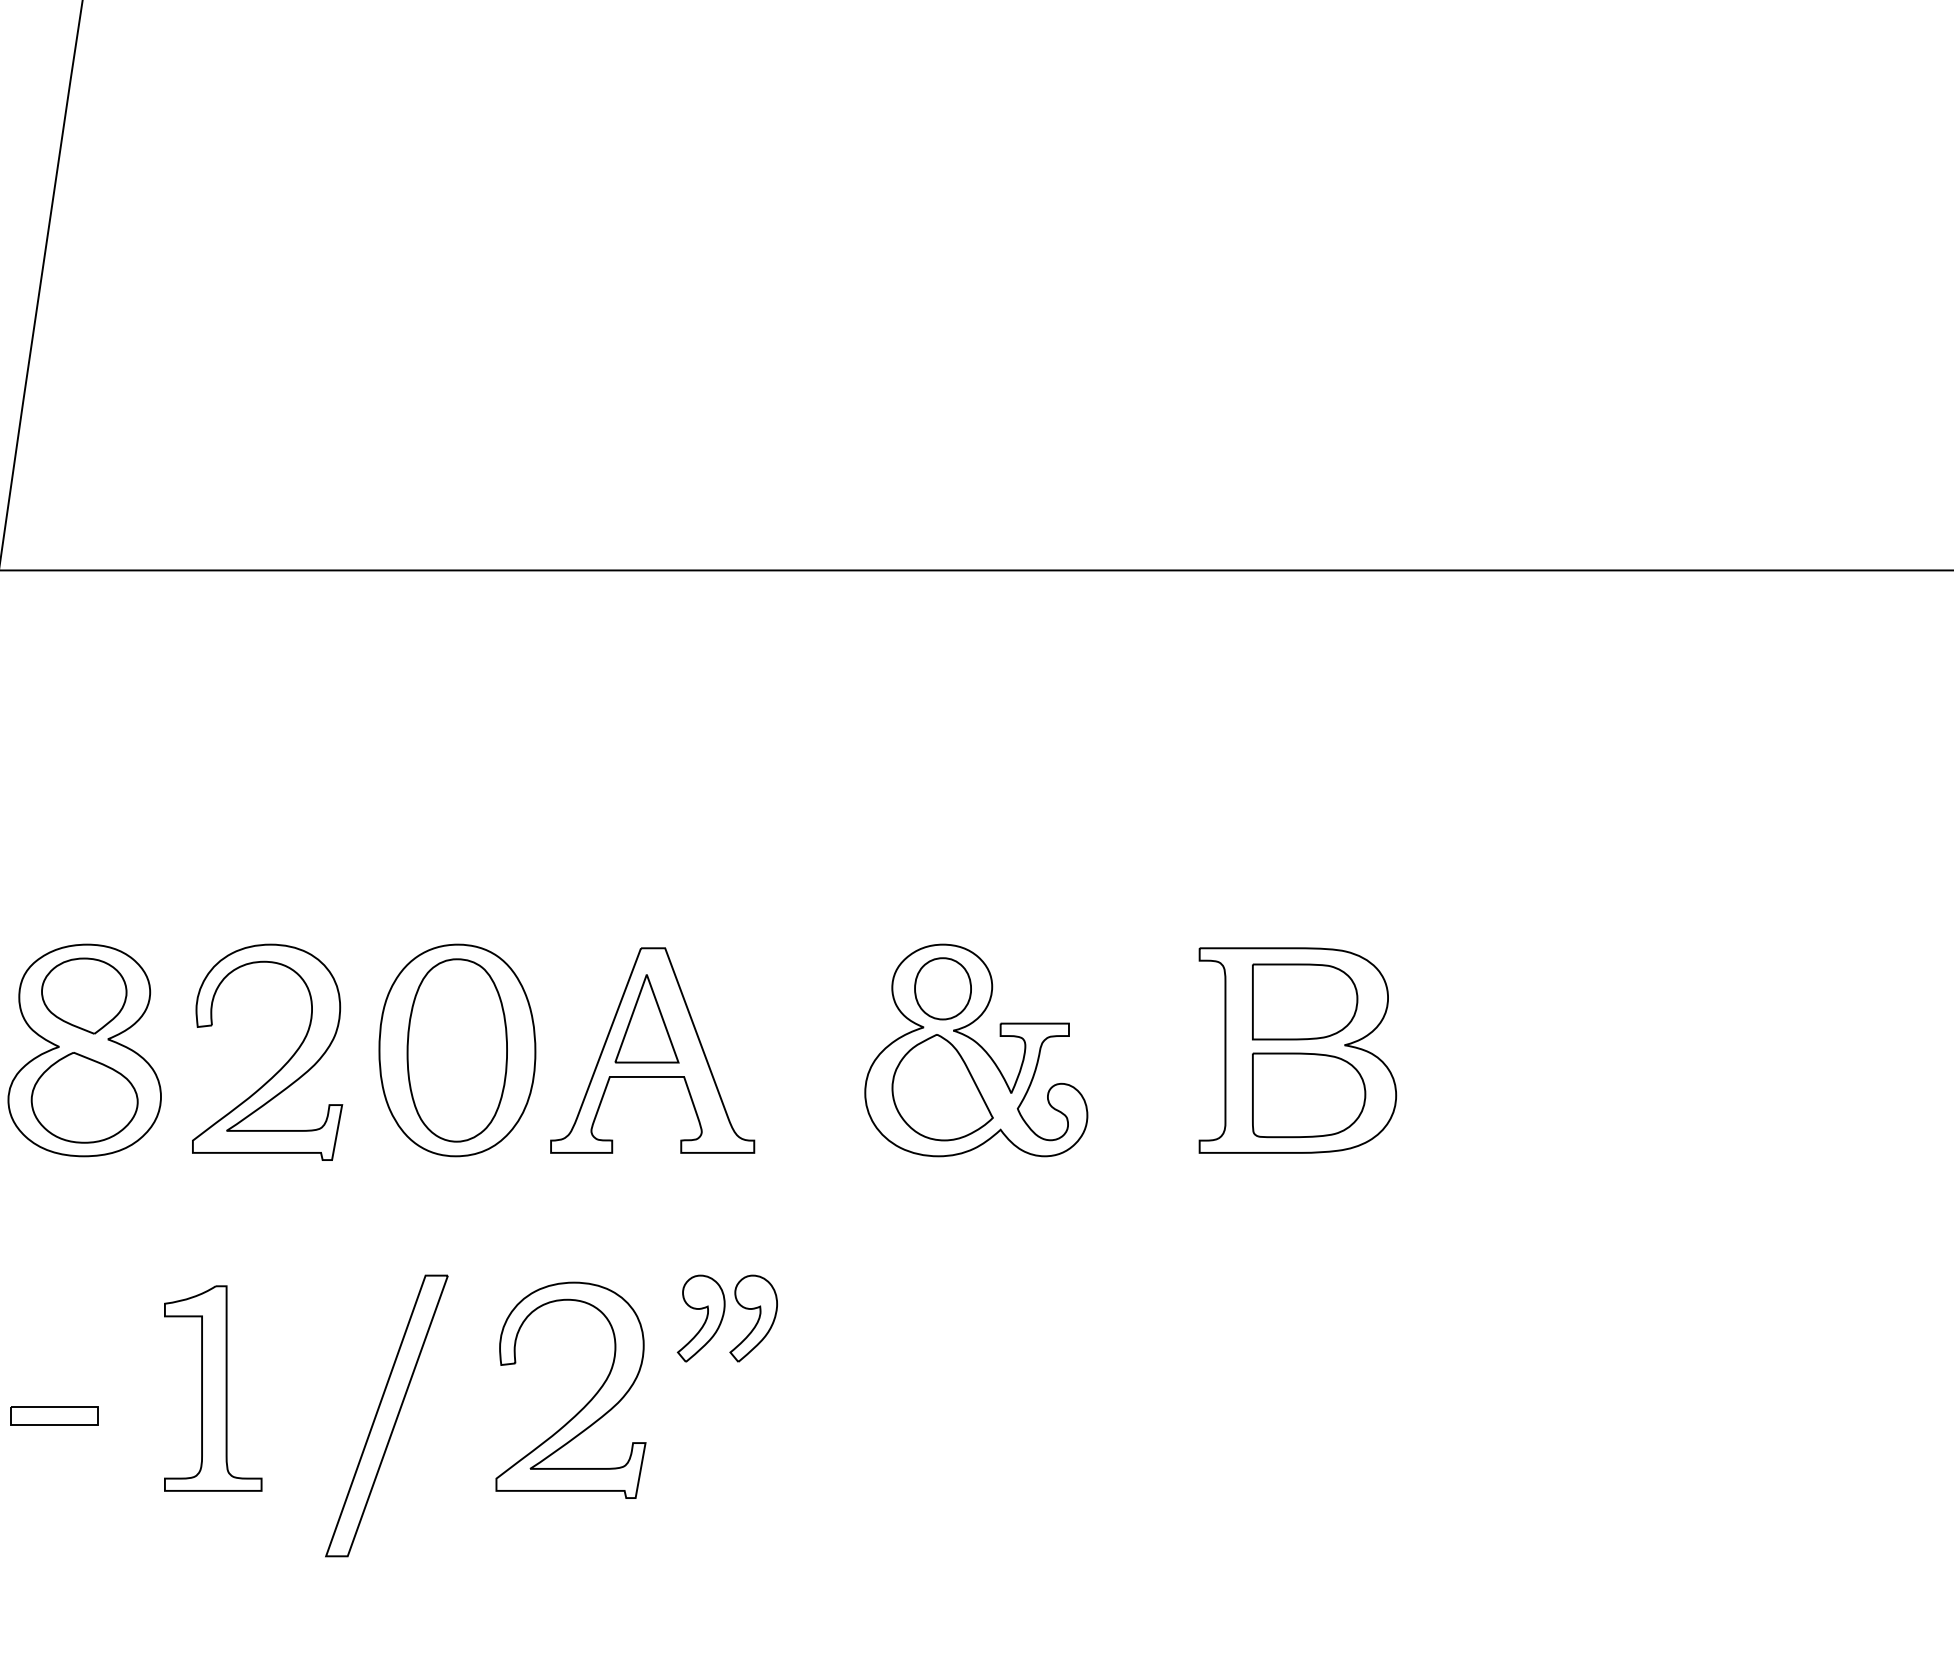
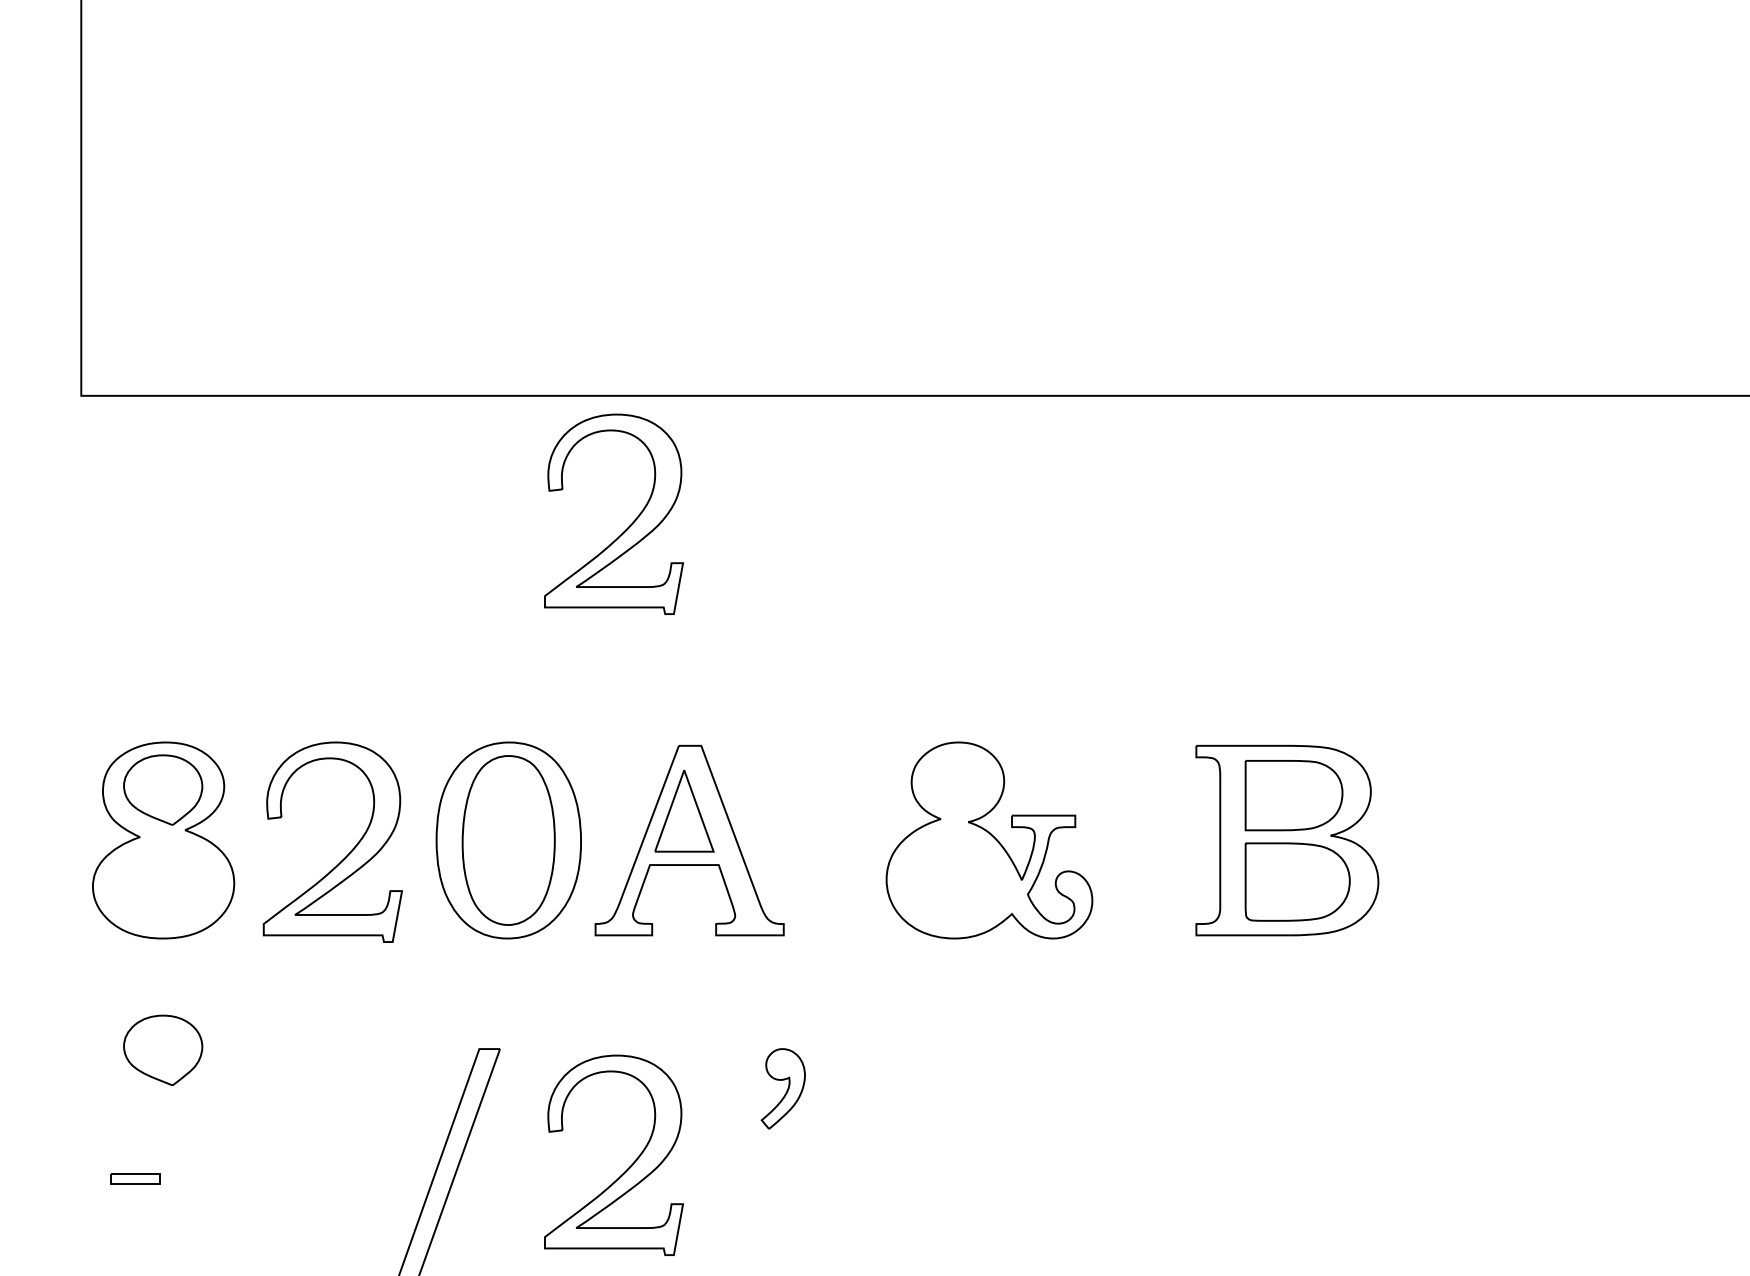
part: (585, 712) -> (627, 527), added
part: (942, 988) -> (958, 783), removed
part: (942, 1087) -> (958, 874), removed
part: (84, 1097) -> (163, 884), removed
part: (84, 1276) -> (163, 1049), added
part: (700, 1318) -> (733, 1088), removed
part: (213, 1388) -> (282, 1153), removed
part: (54, 1415) -> (135, 1178), size x0.6

